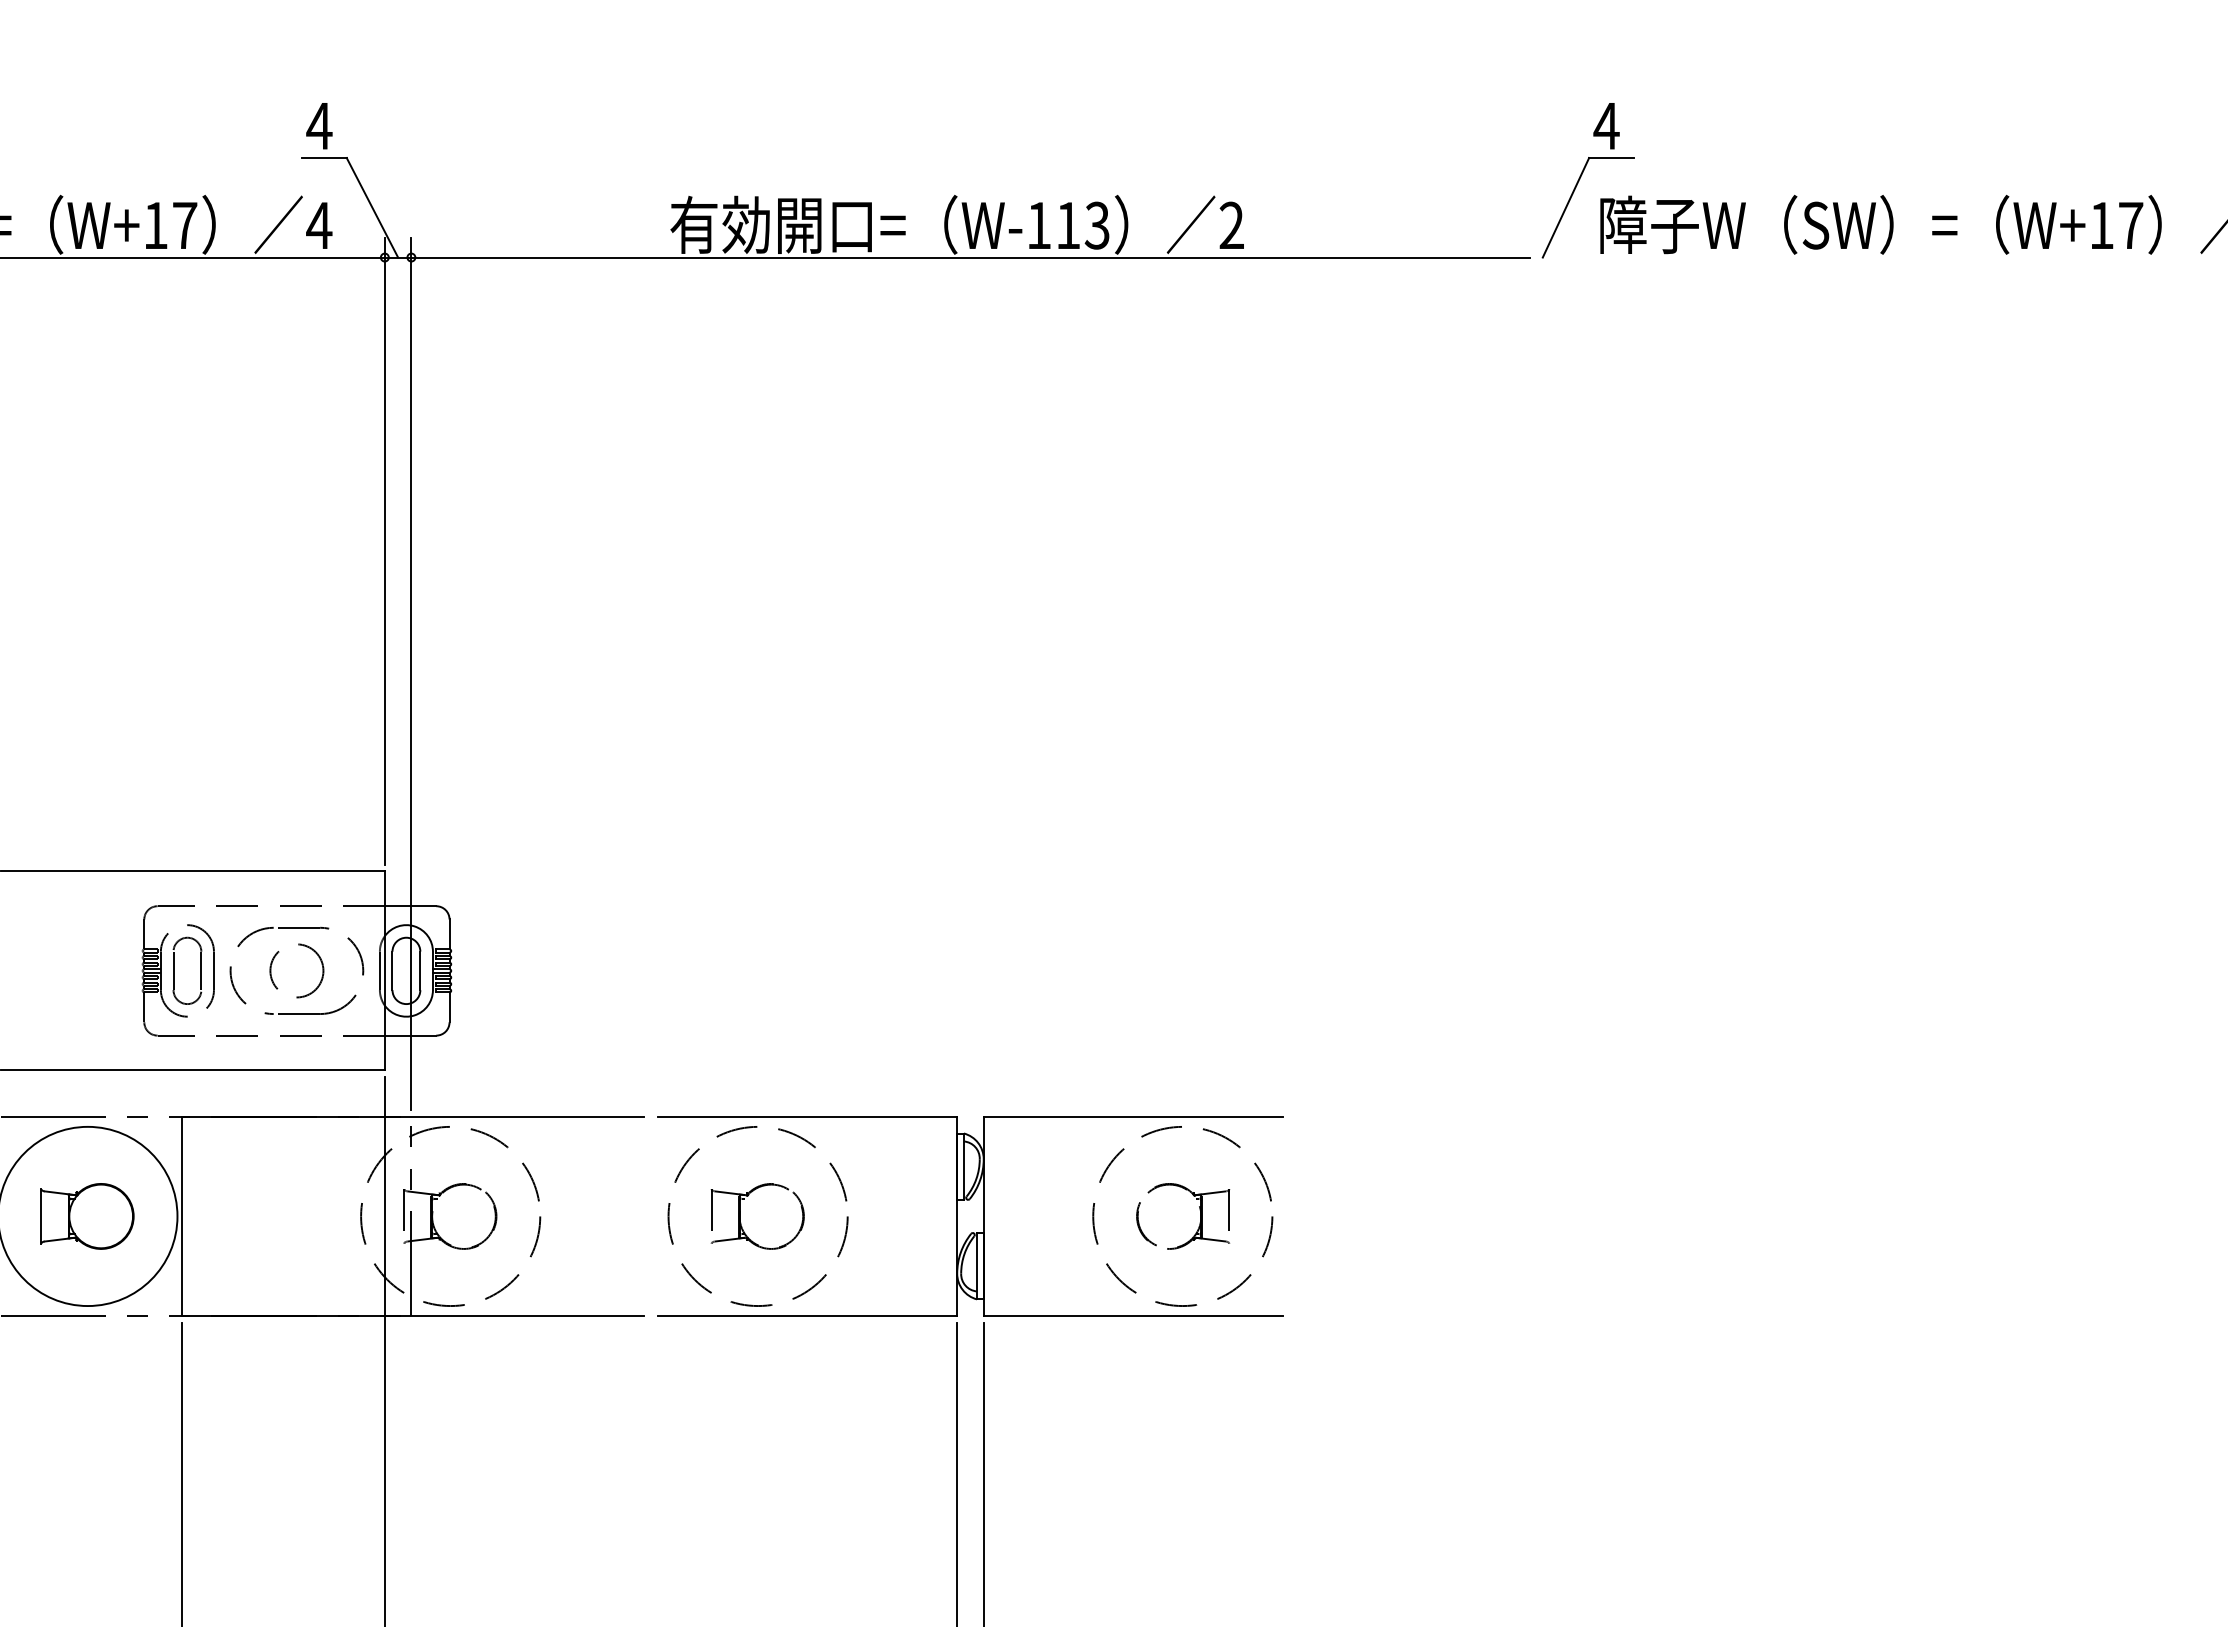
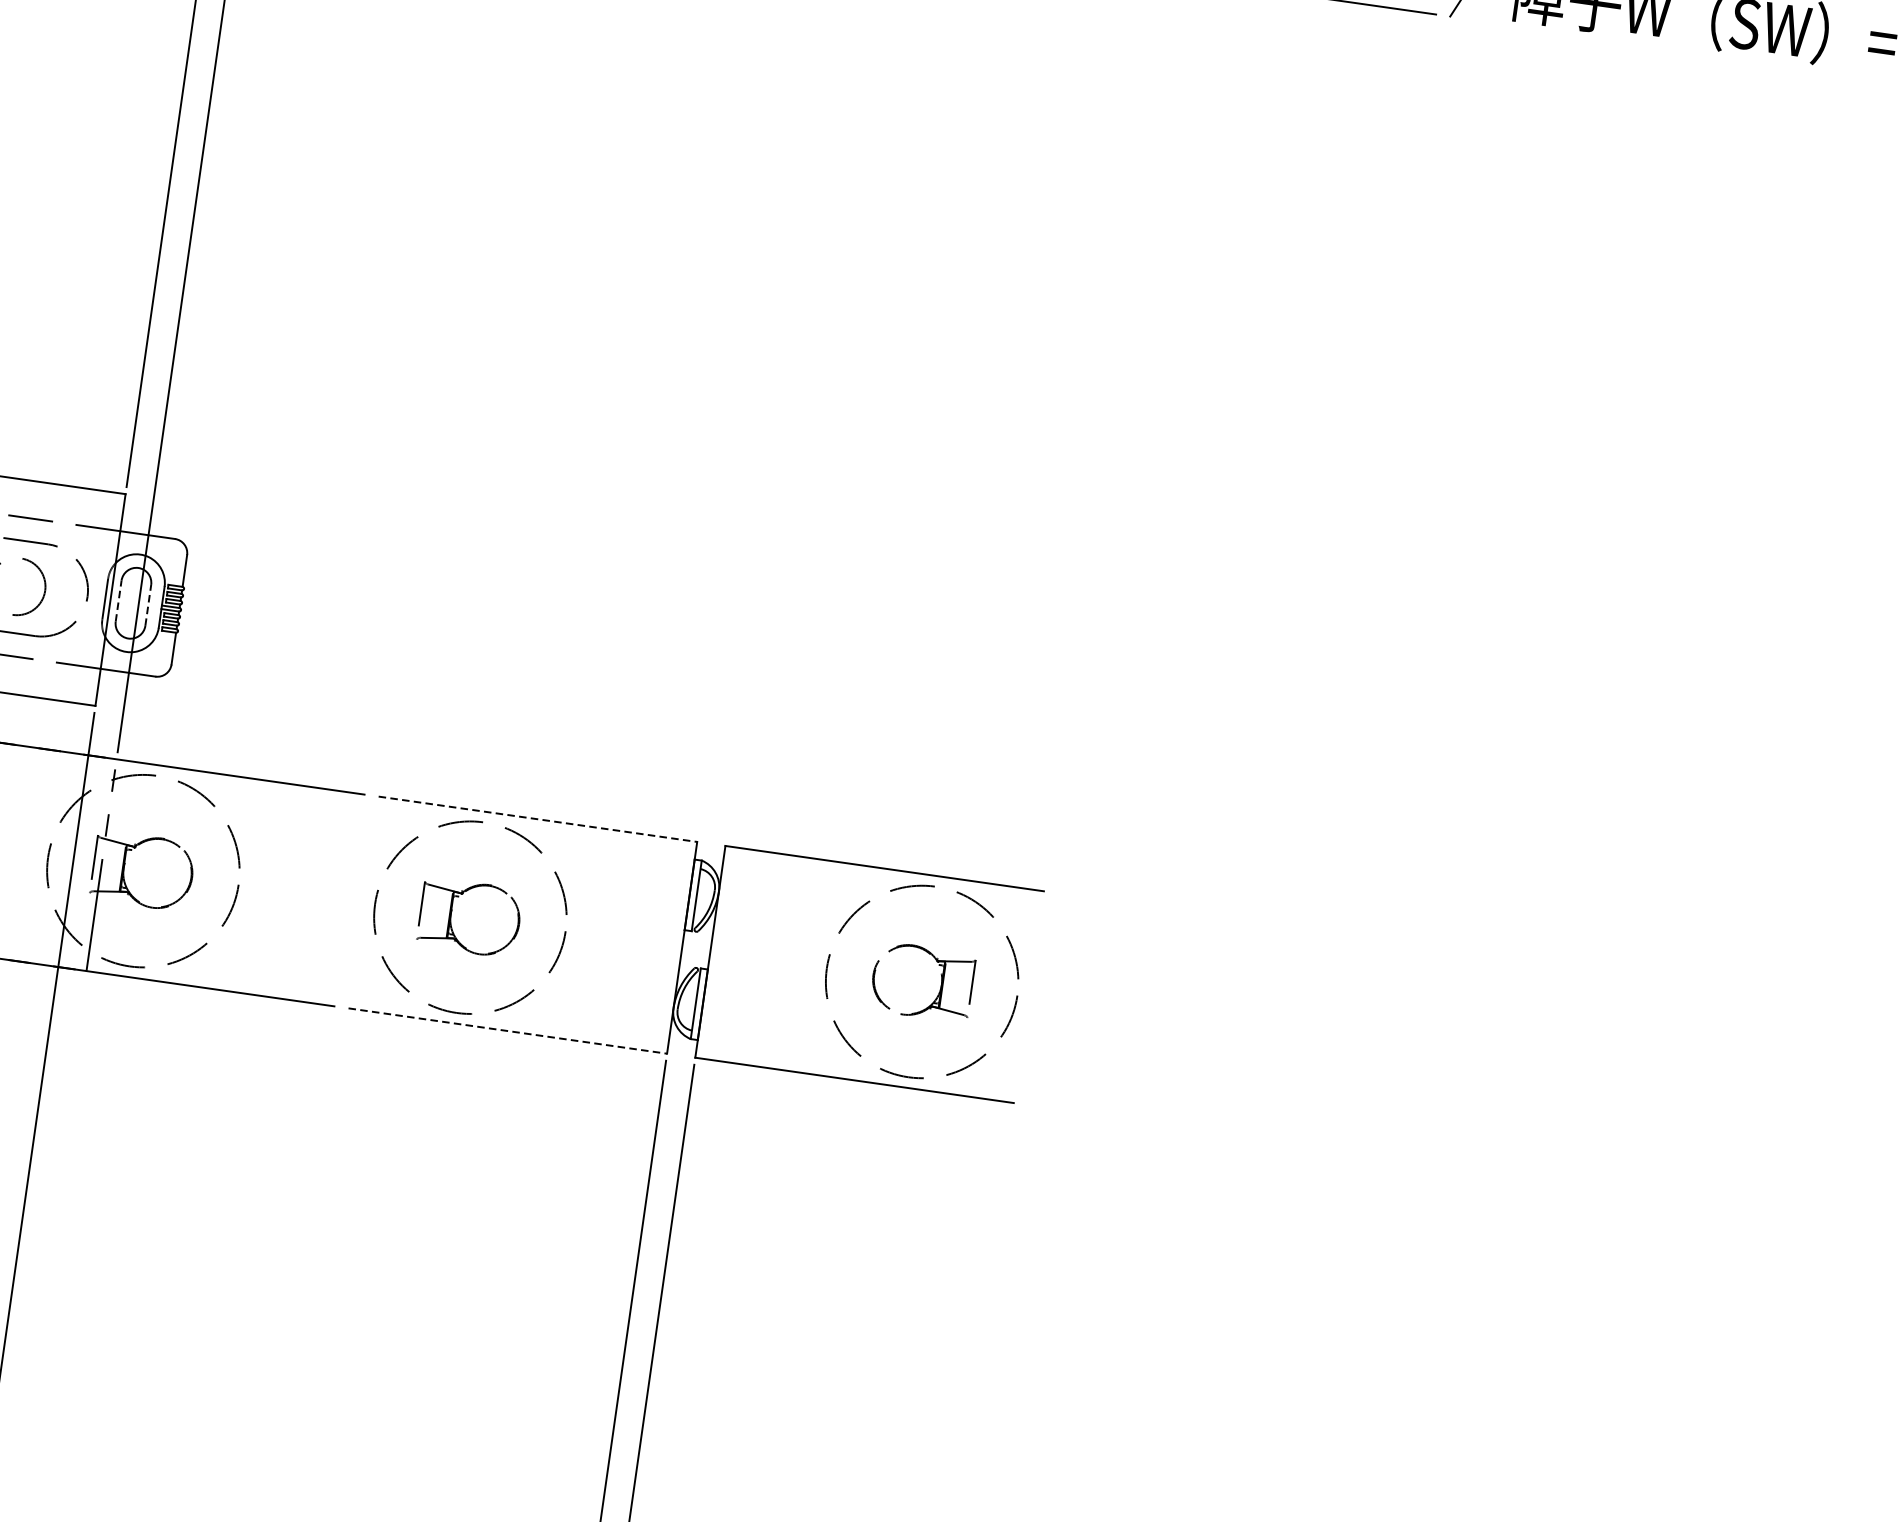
line: (392, 970) -> (118, 600), solid -> dashed
line: (420, 970) -> (148, 604), solid -> dashed
line: (807, 1116) -> (538, 818), solid -> dashed
line: (807, 1315) -> (507, 1030), solid -> dashed

